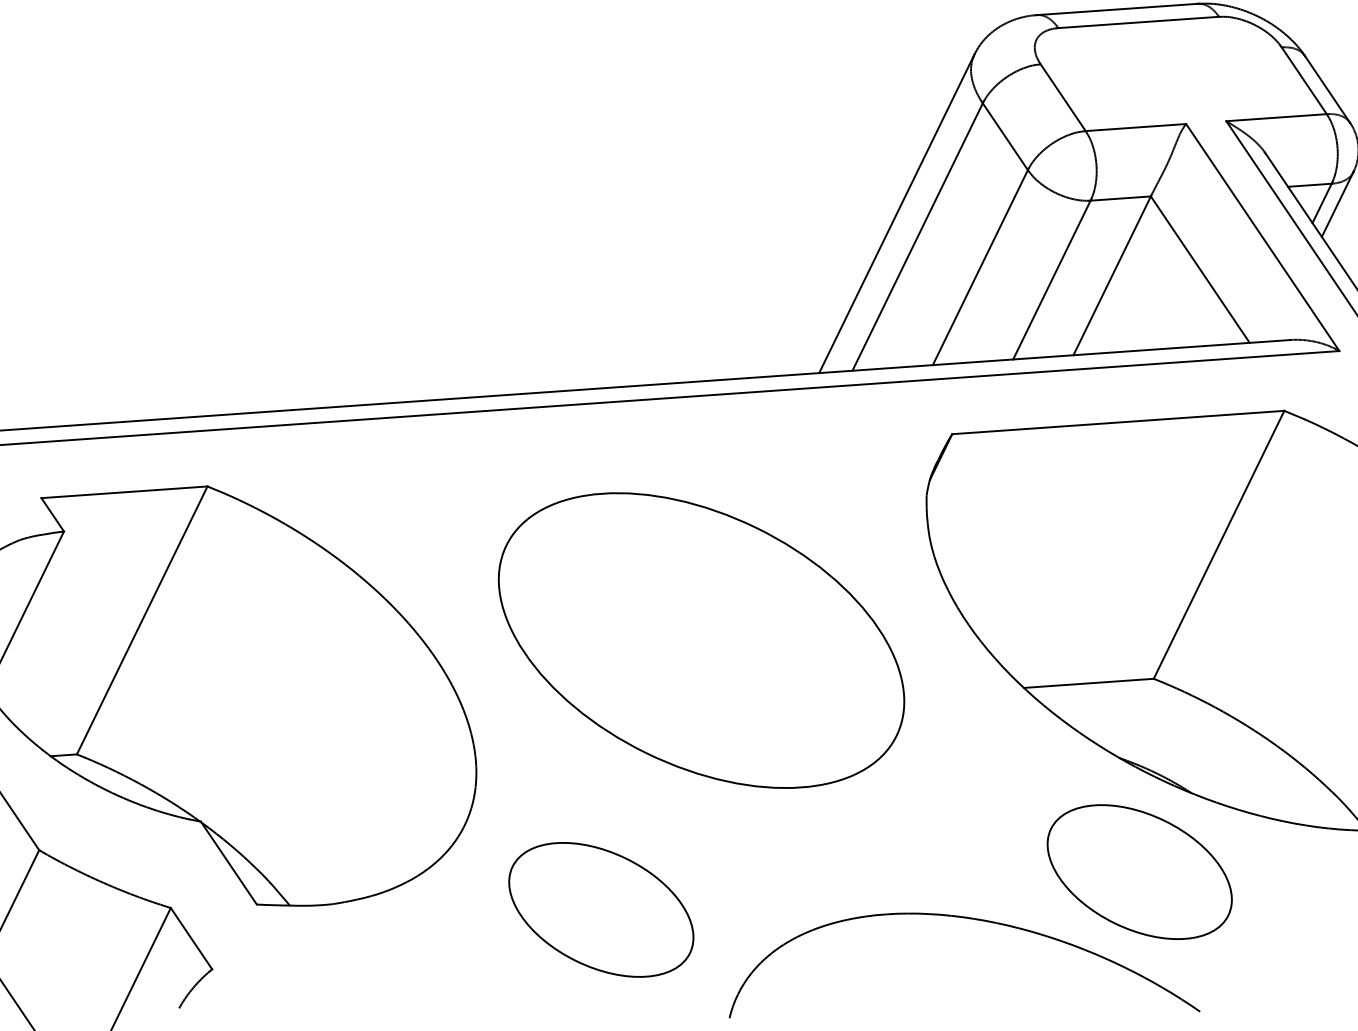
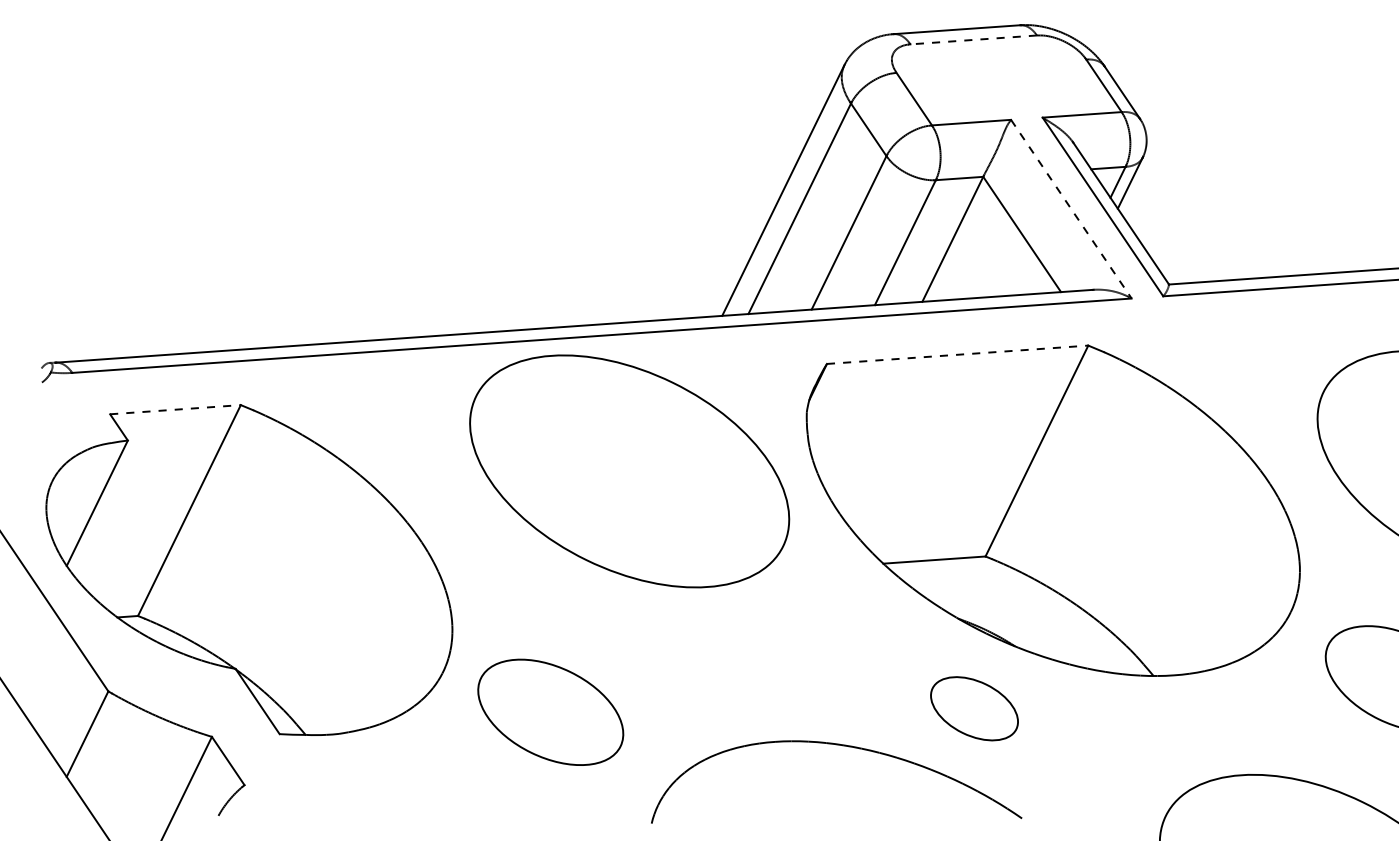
line: (1138, 21) -> (973, 39), solid -> dashed
line: (1262, 237) -> (1071, 209), solid -> dashed
line: (1119, 422) -> (958, 354), solid -> dashed
line: (124, 492) -> (175, 409), solid -> dashed
part: (701, 640) -> (629, 471), moved
part: (1139, 871) -> (974, 708), size x0.6
part: (600, 908) -> (550, 711), moved

